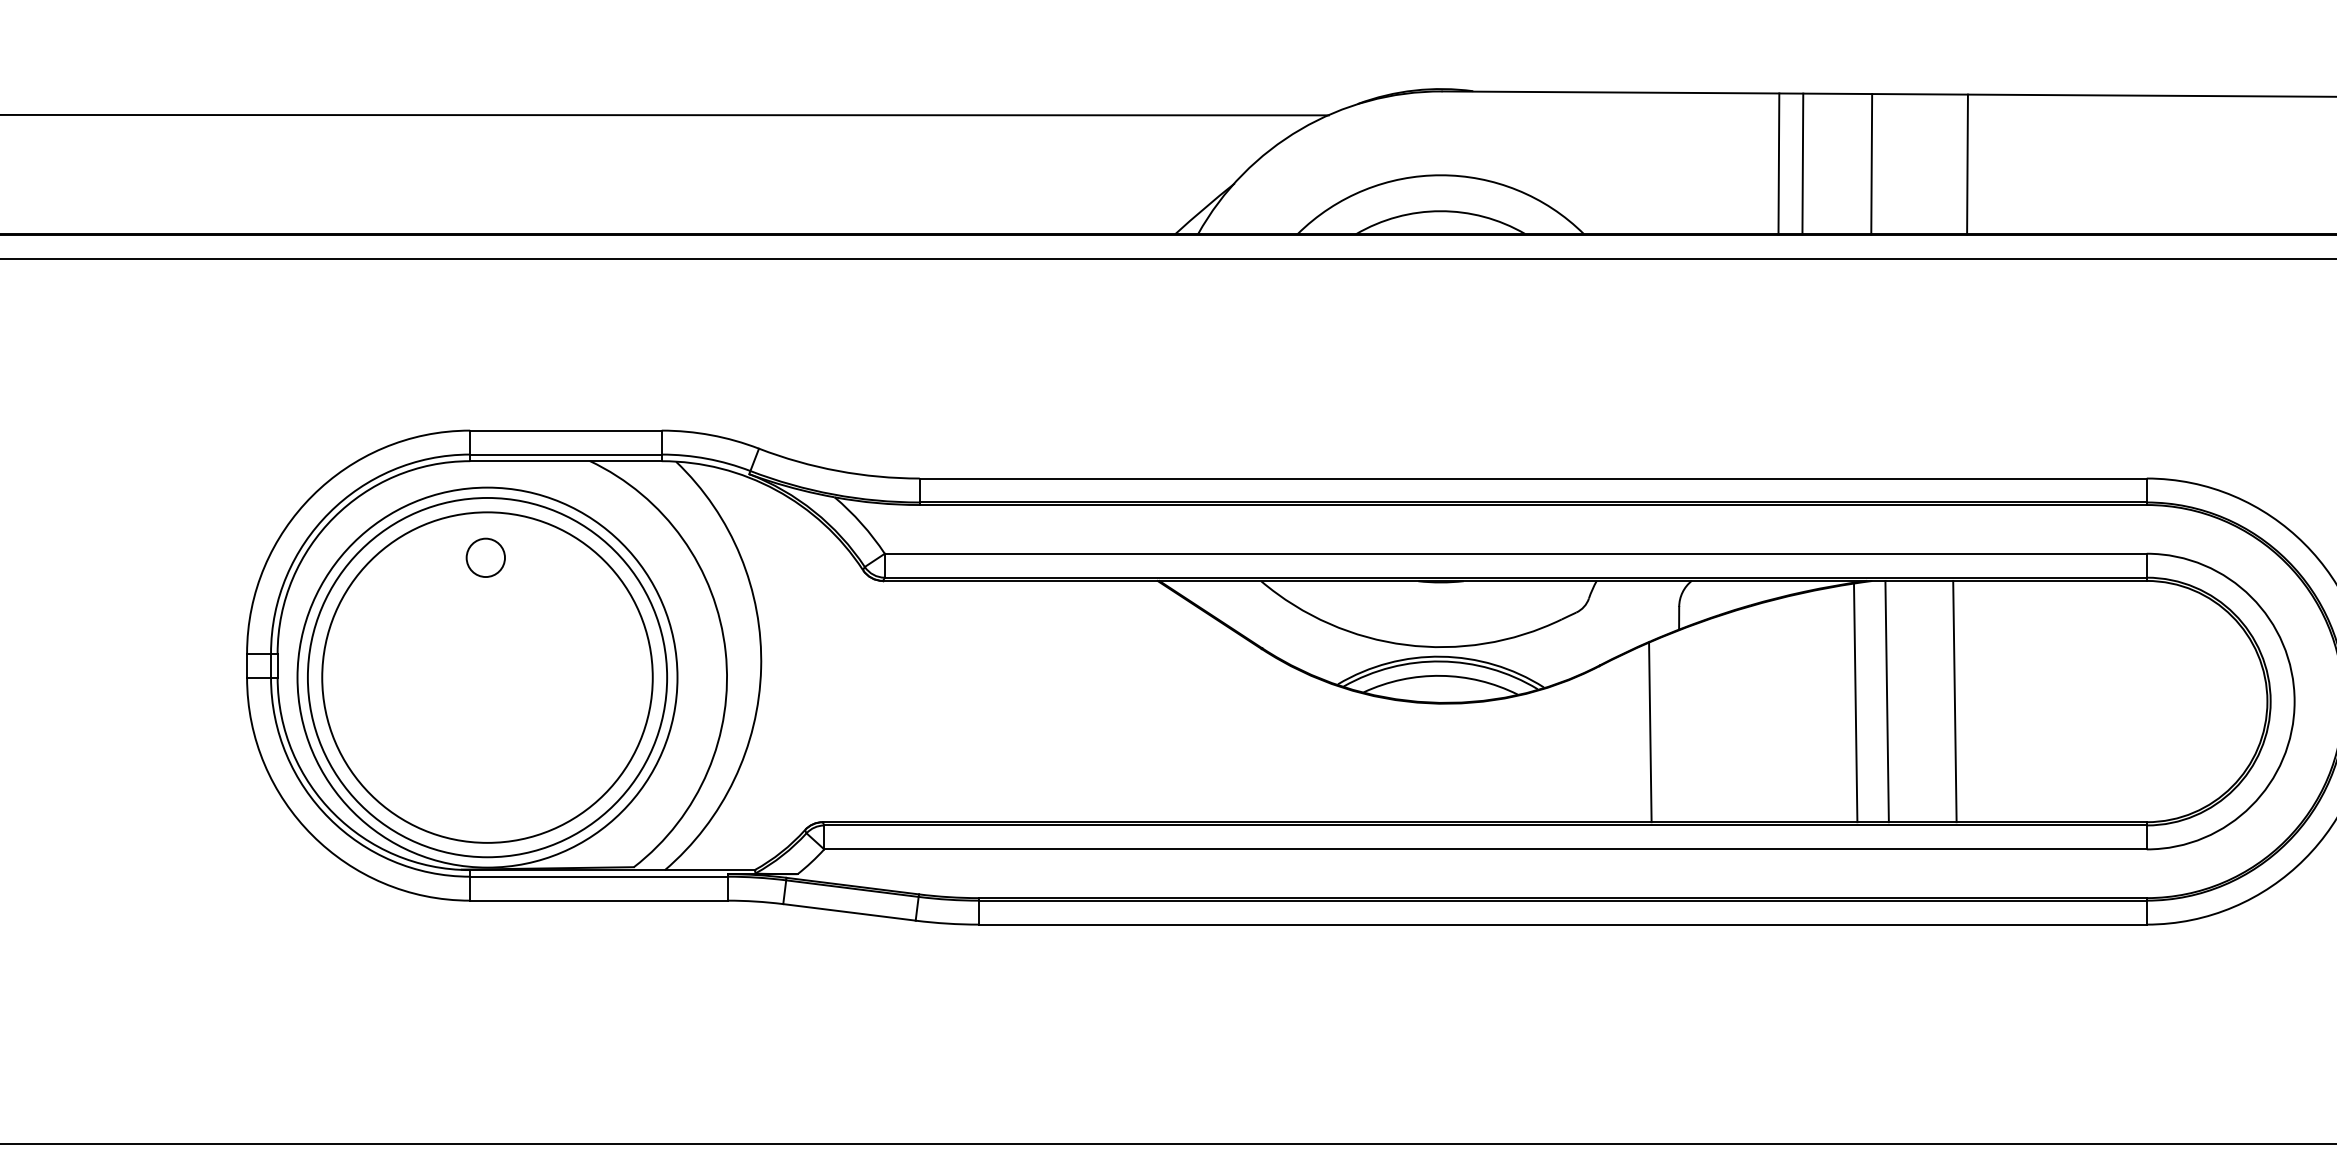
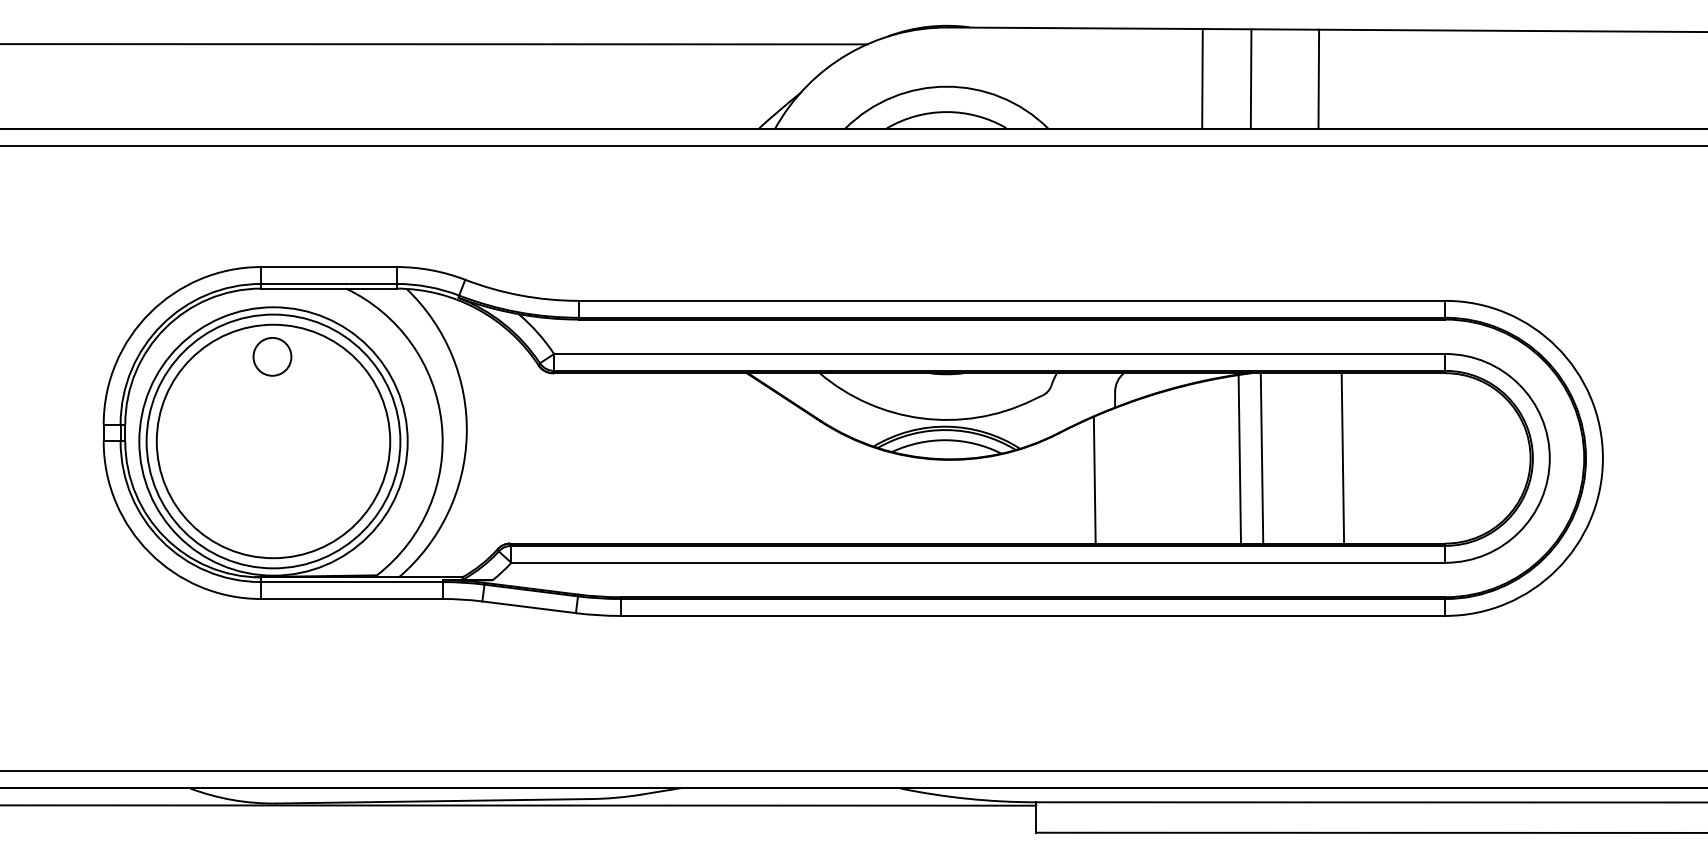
line: (1778, 163) -> (1185, 78), removed
circle: (484, 557) -> (271, 356), size x1.4
line: (1954, 701) -> (1342, 458), moved

